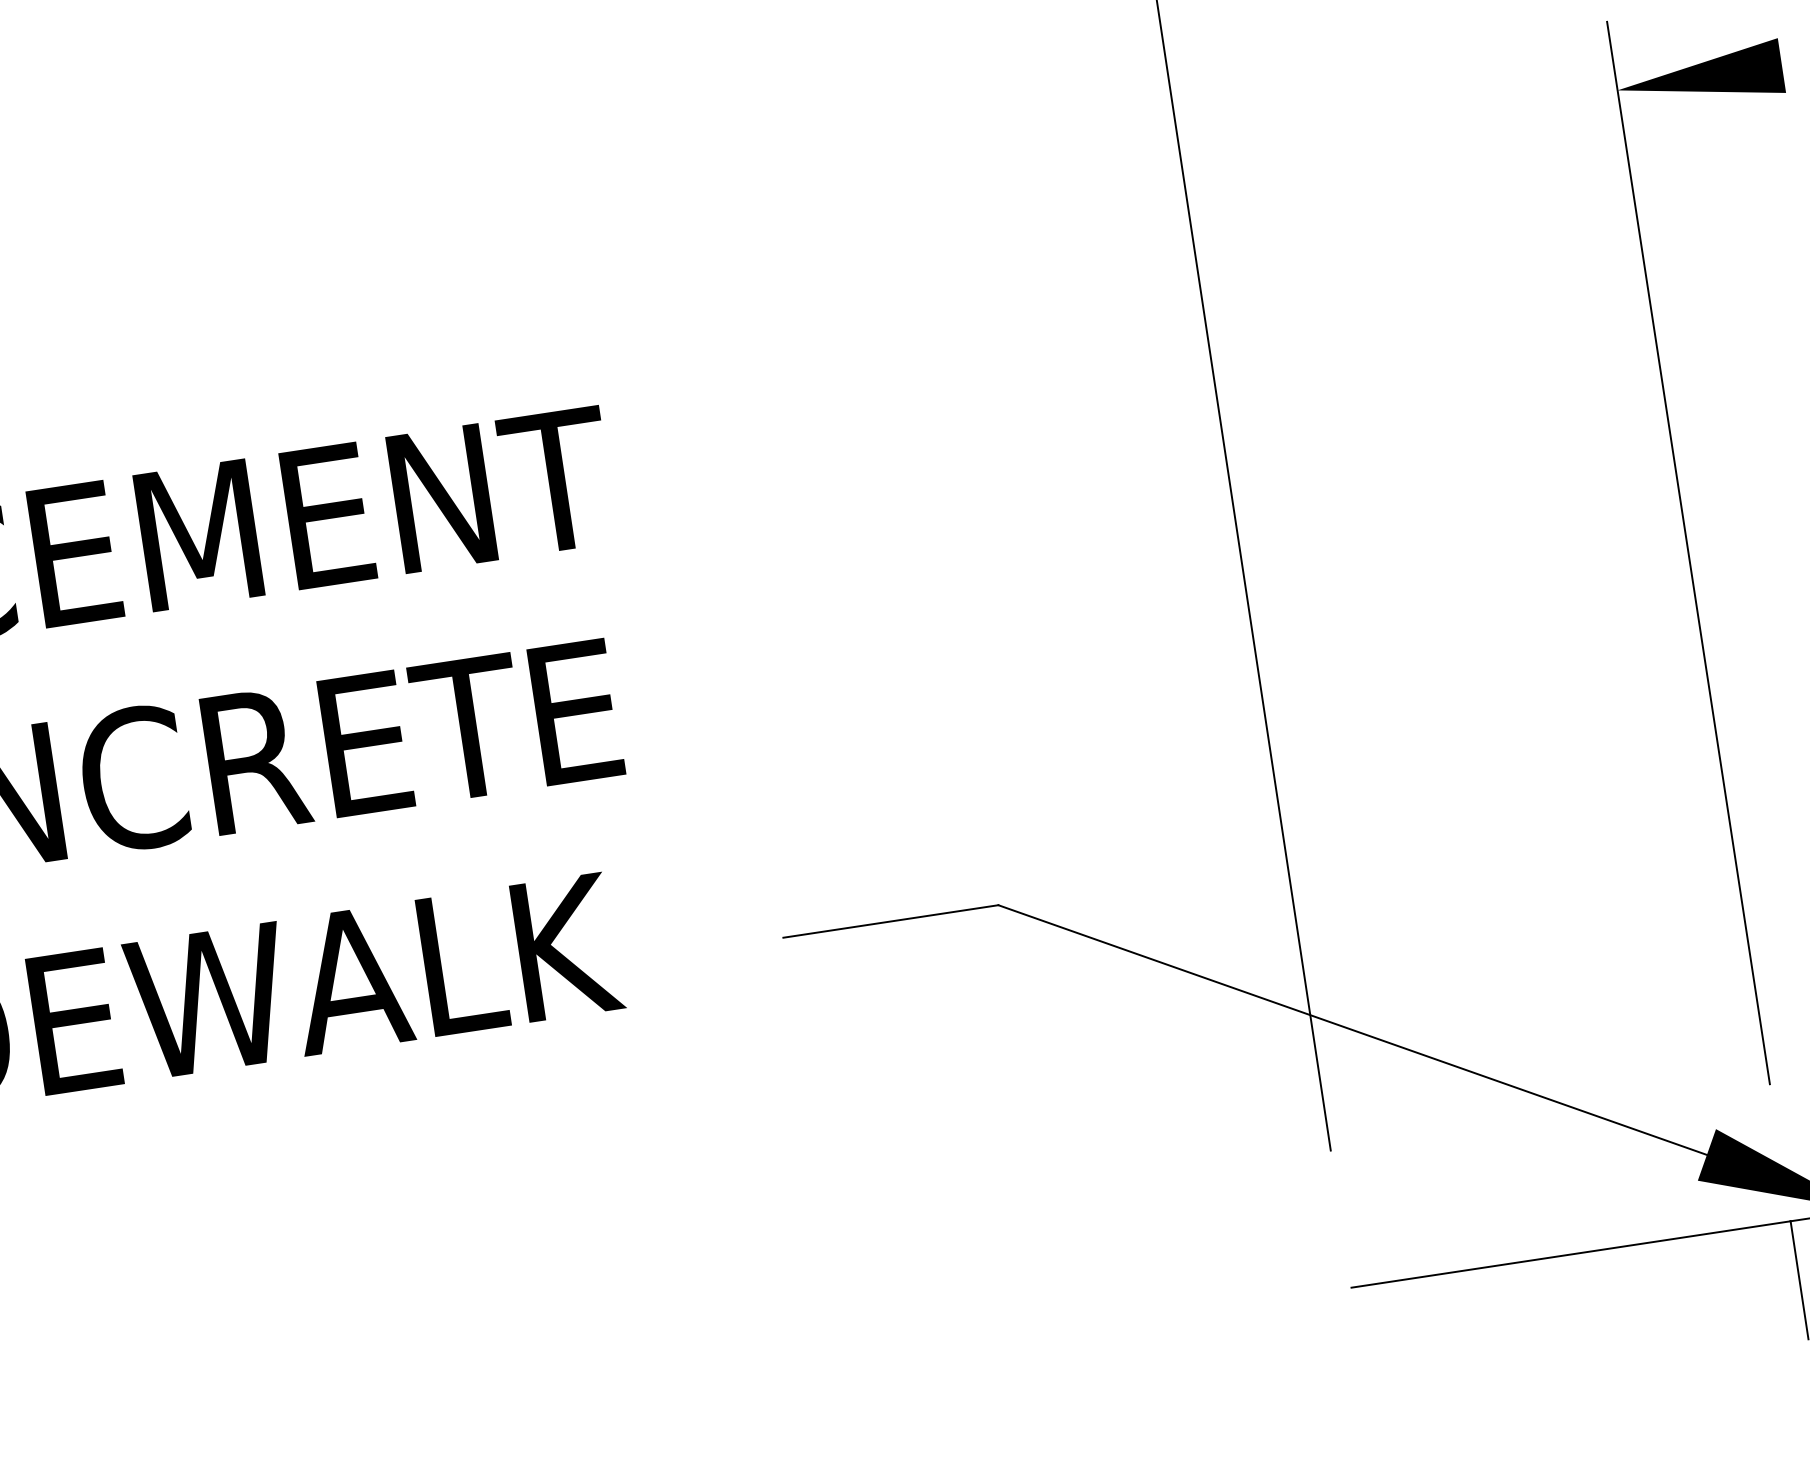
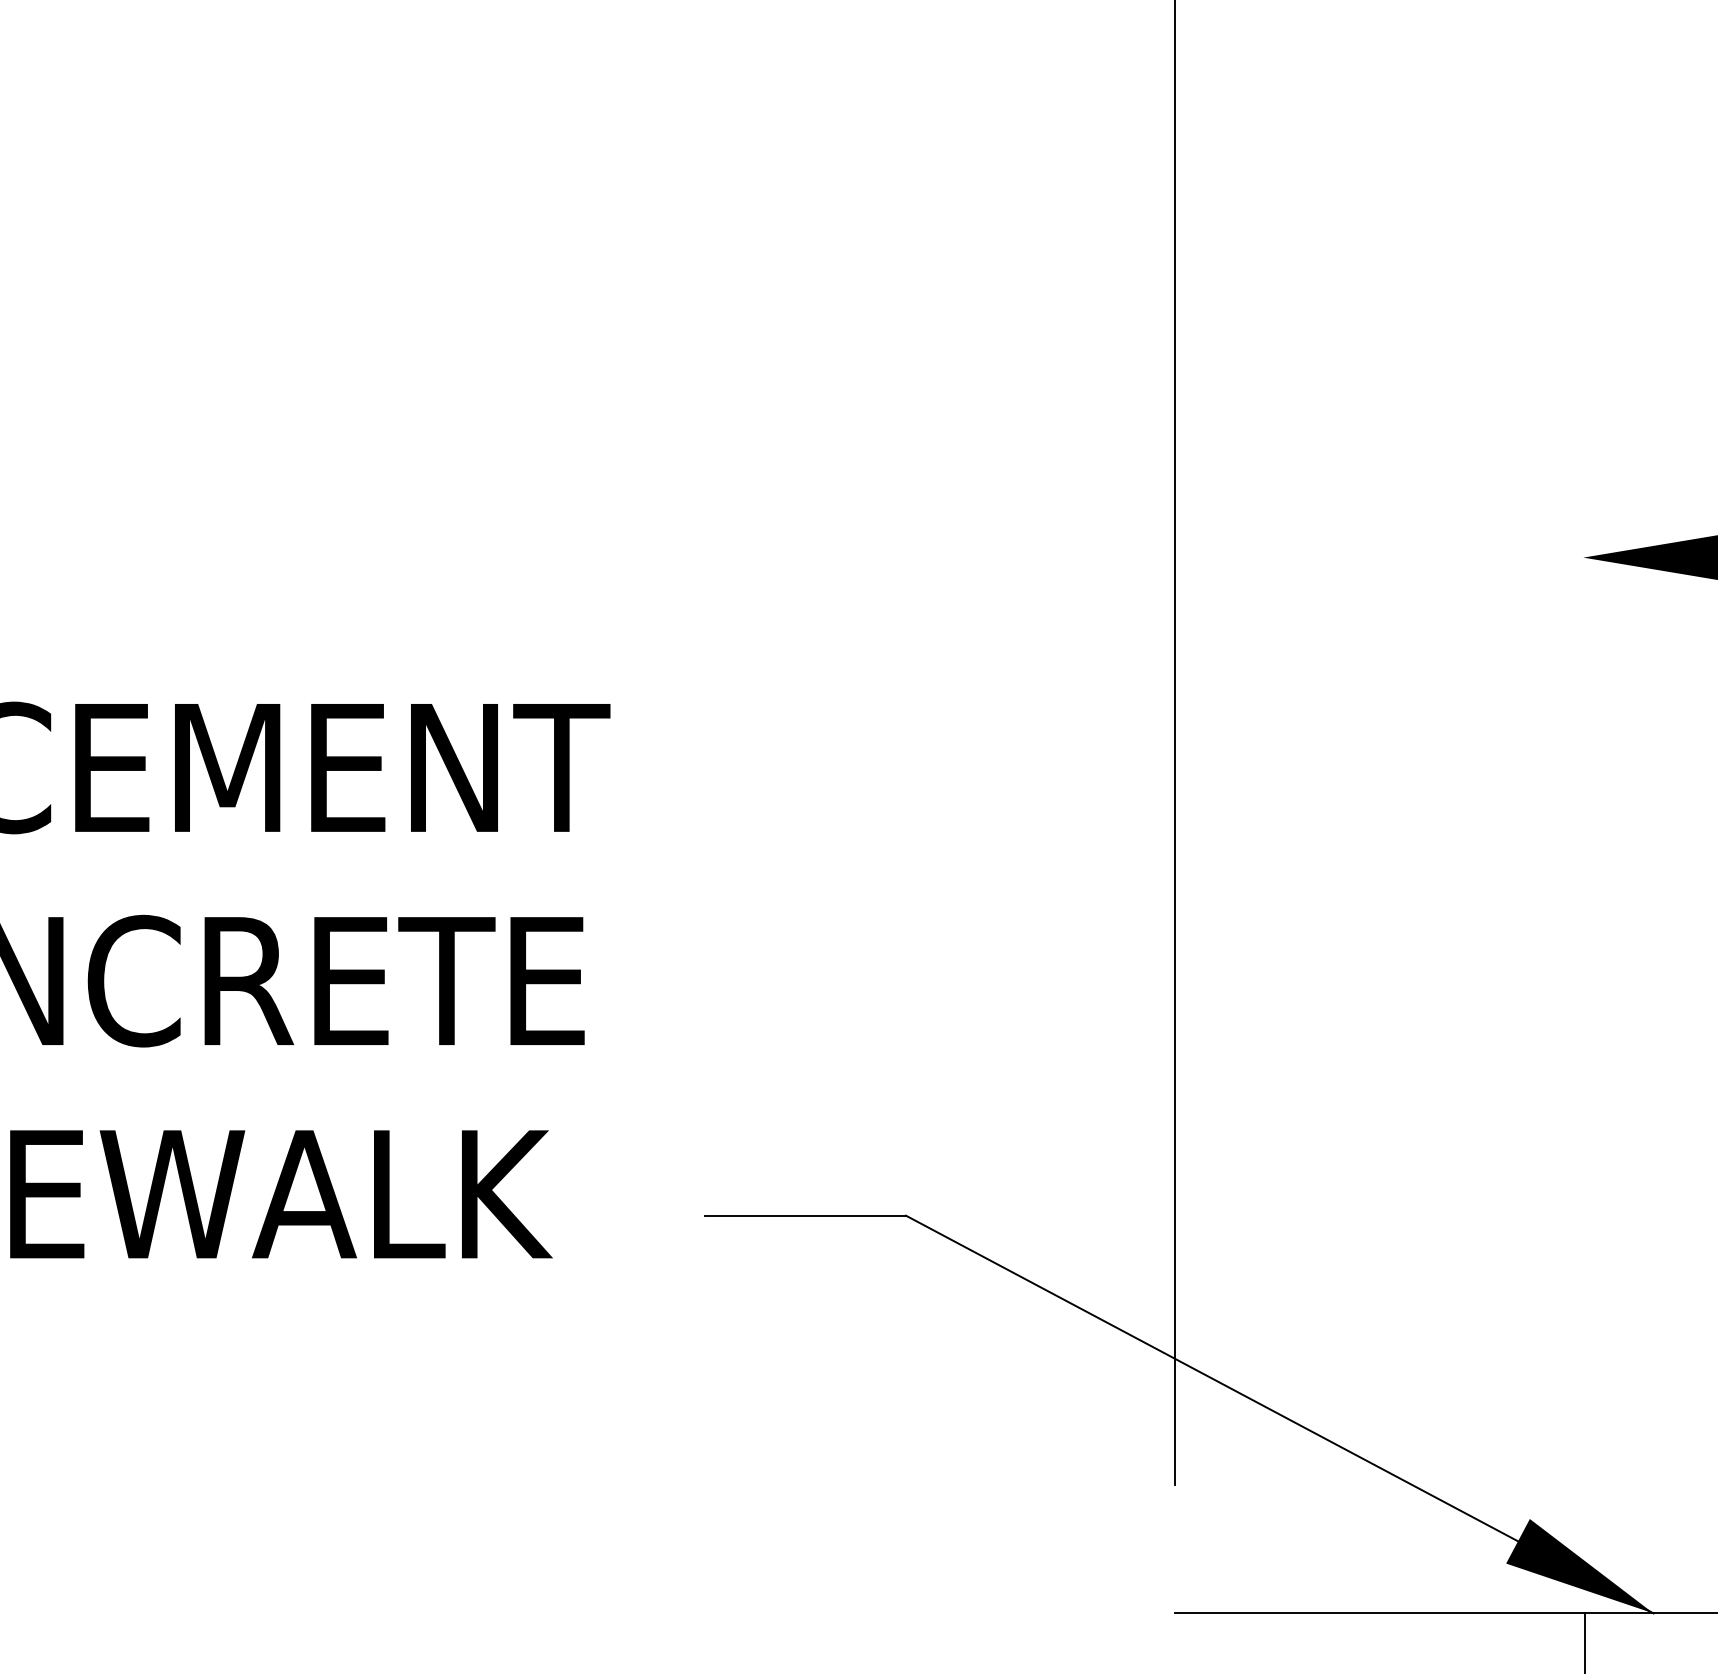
line: (1688, 552) -> (1584, 989), removed

